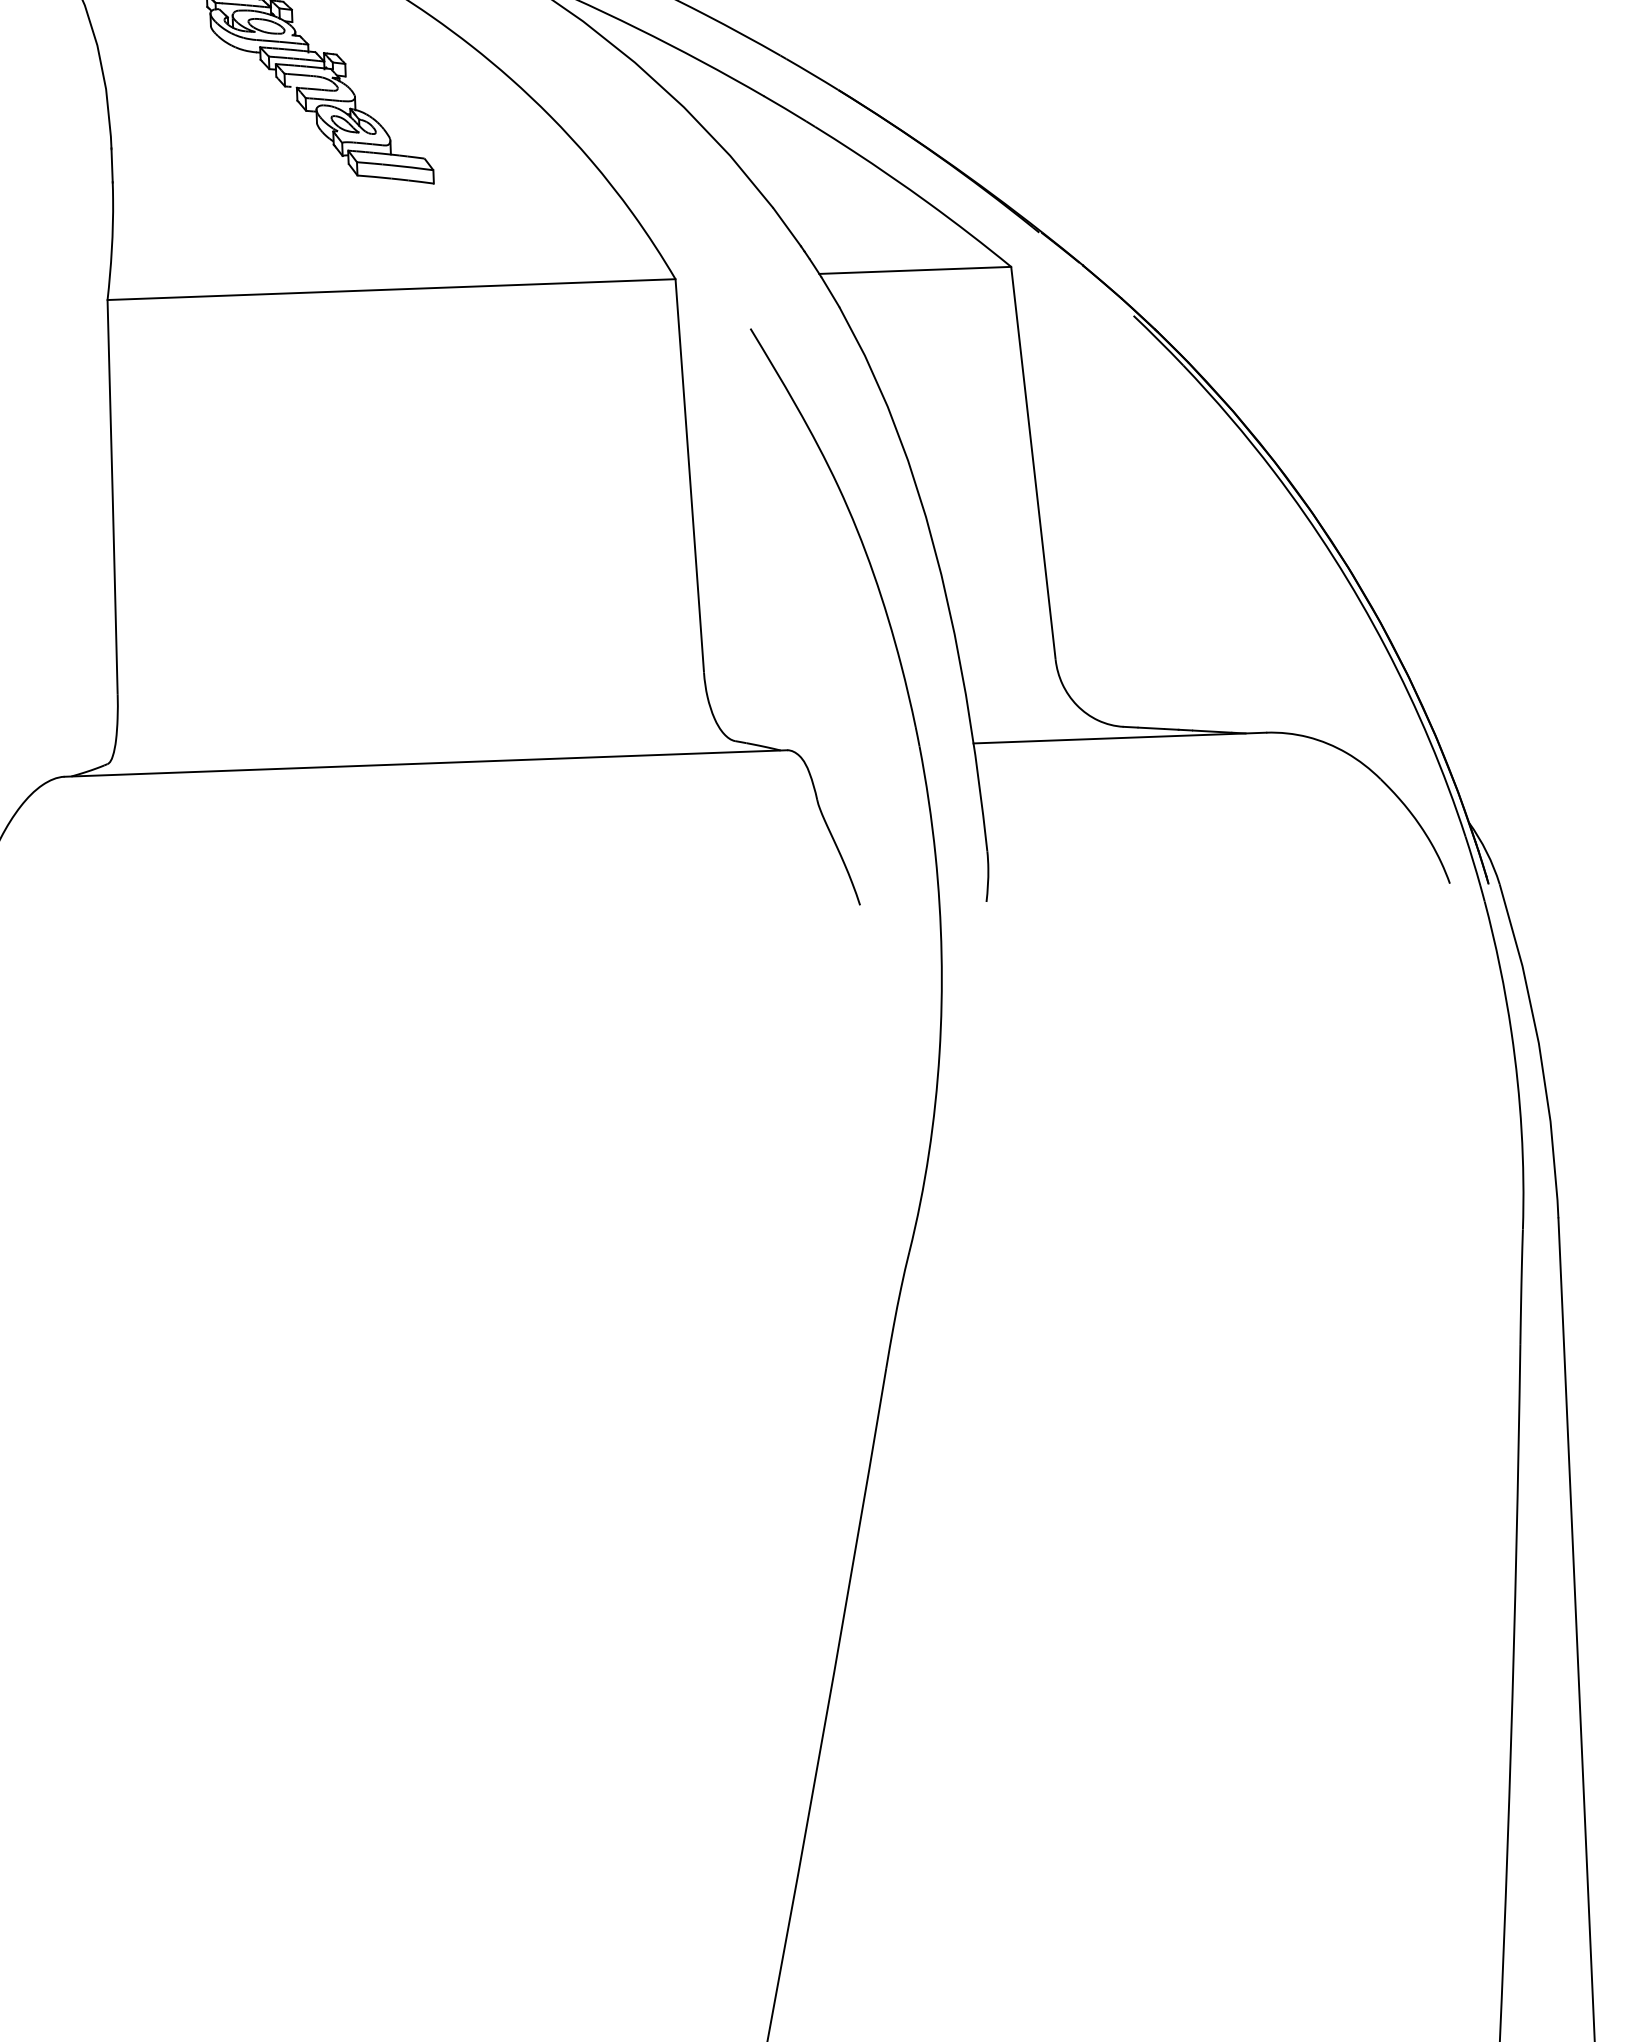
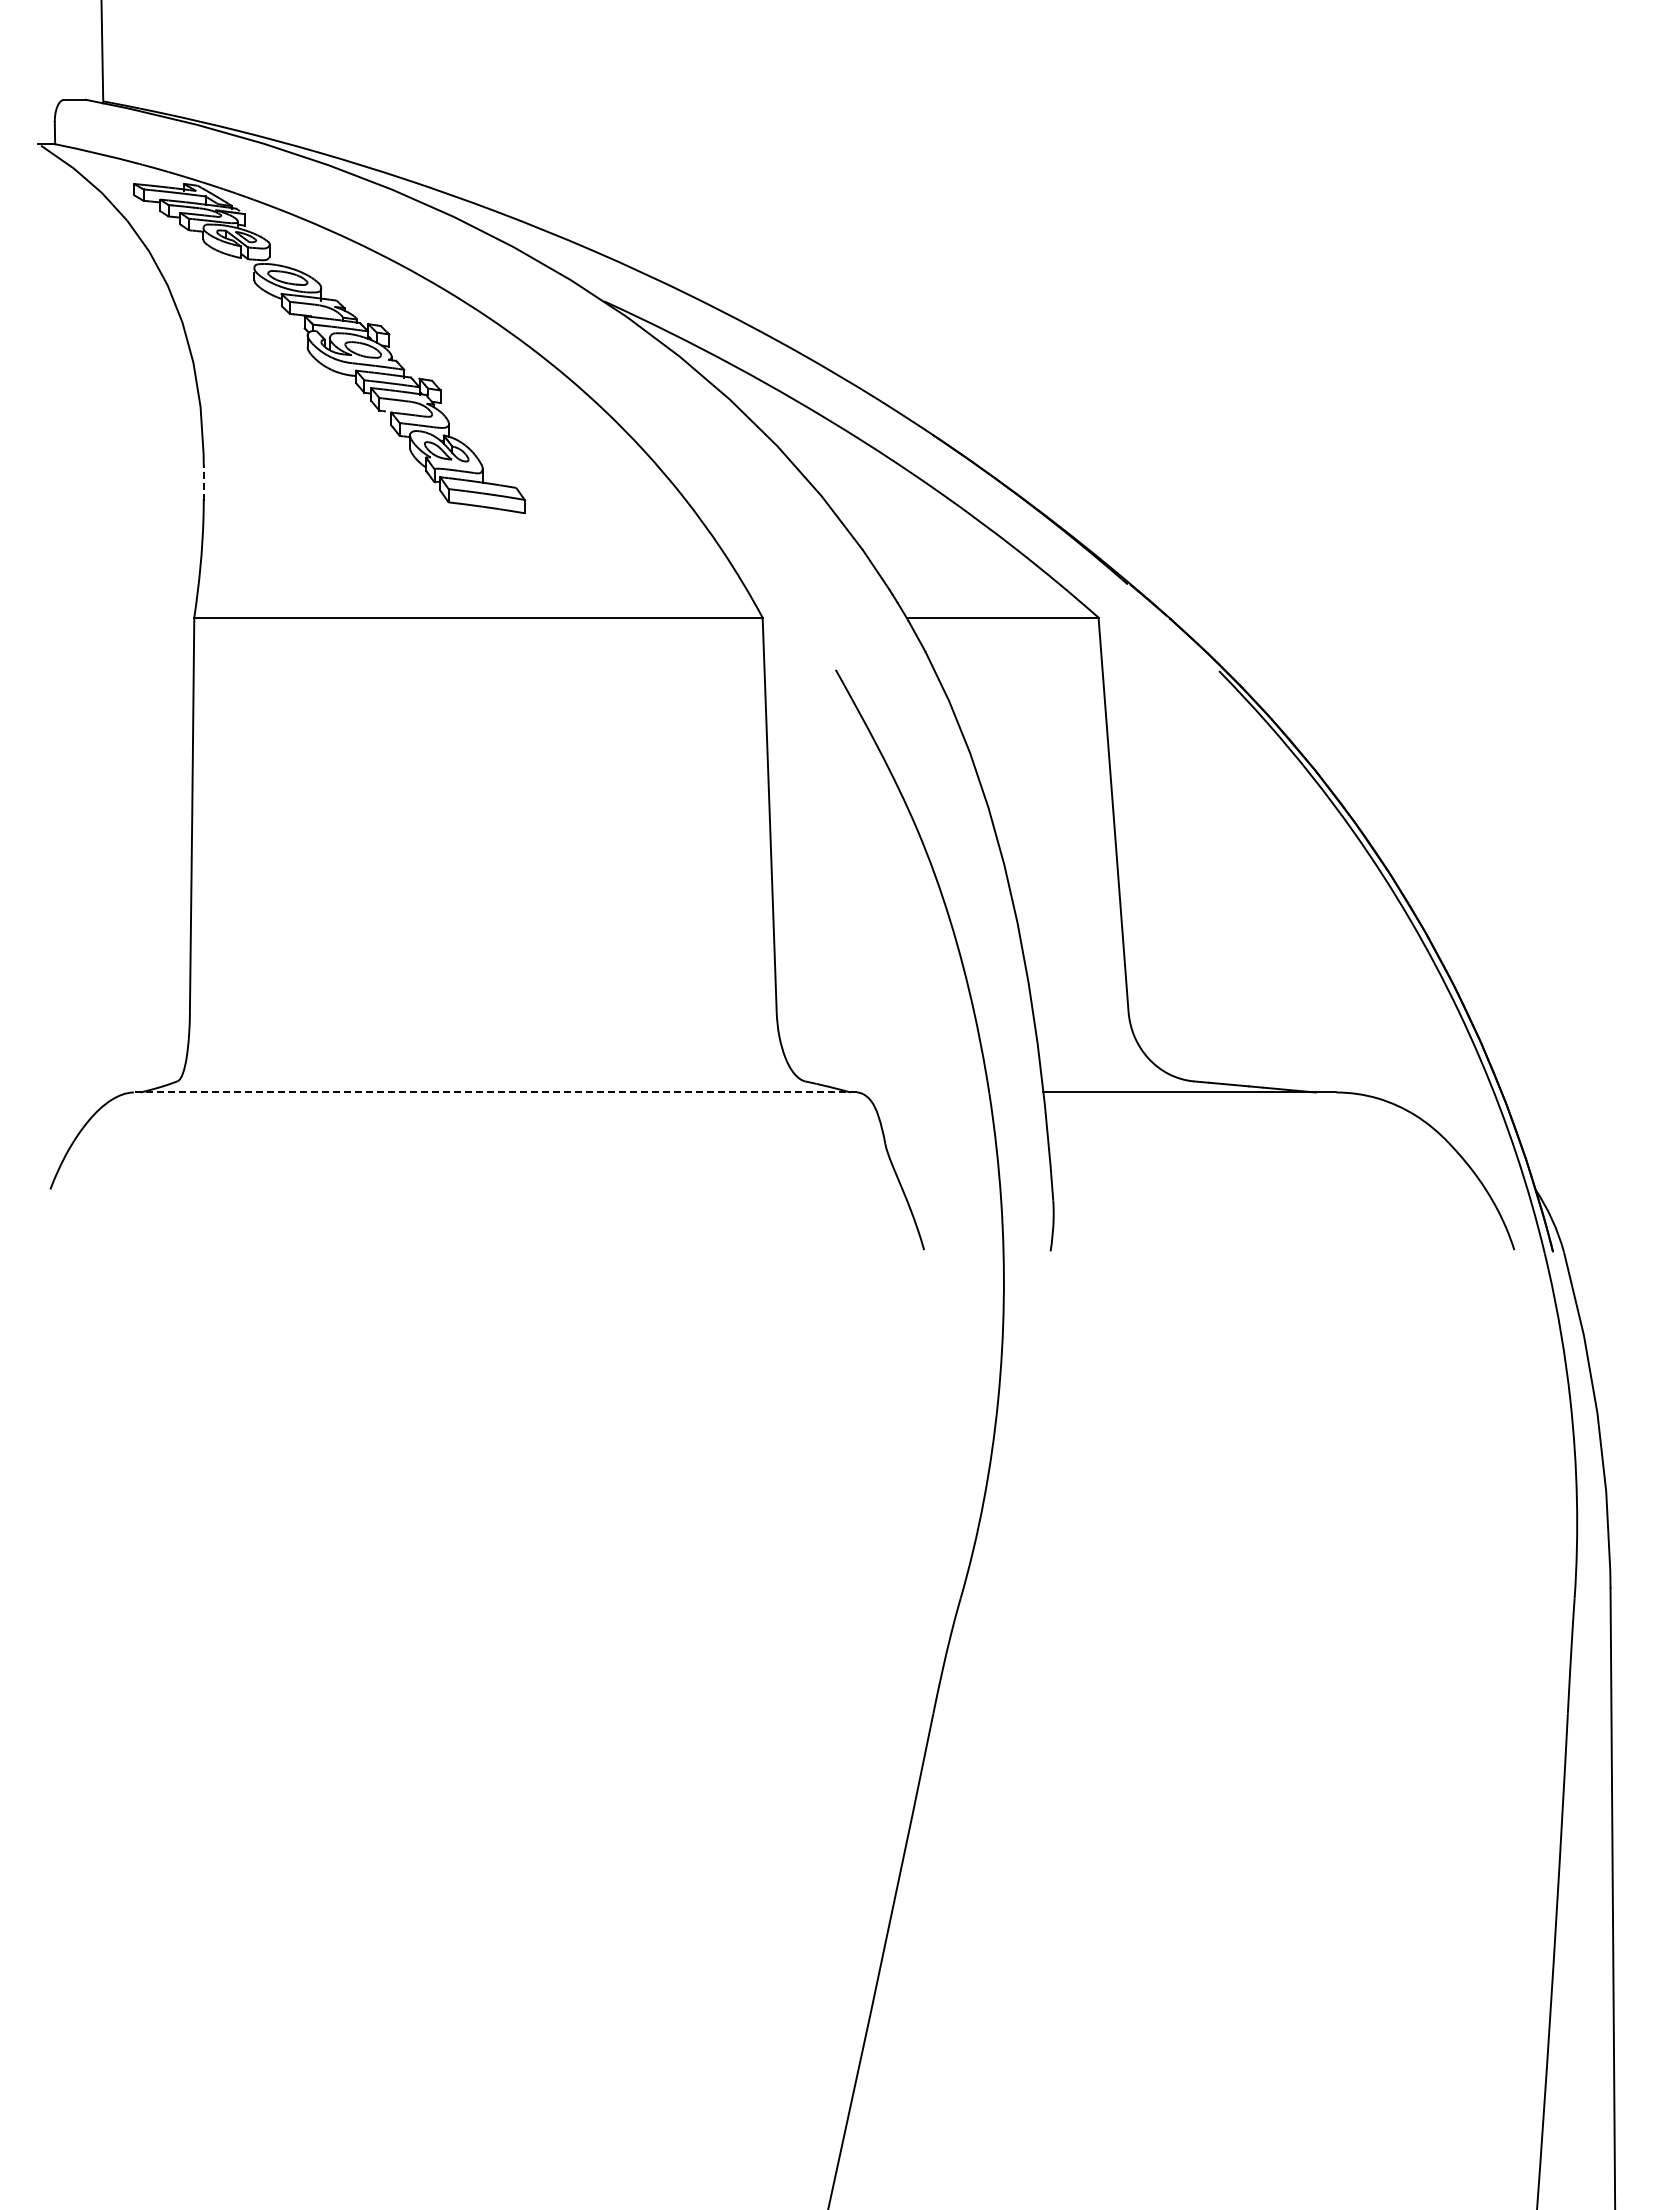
line: (111, 165) -> (203, 483), solid -> dashed
line: (425, 763) -> (495, 1092), solid -> dashed

